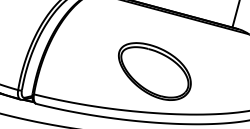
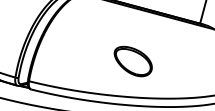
part: (154, 71) -> (132, 61), size x0.6

